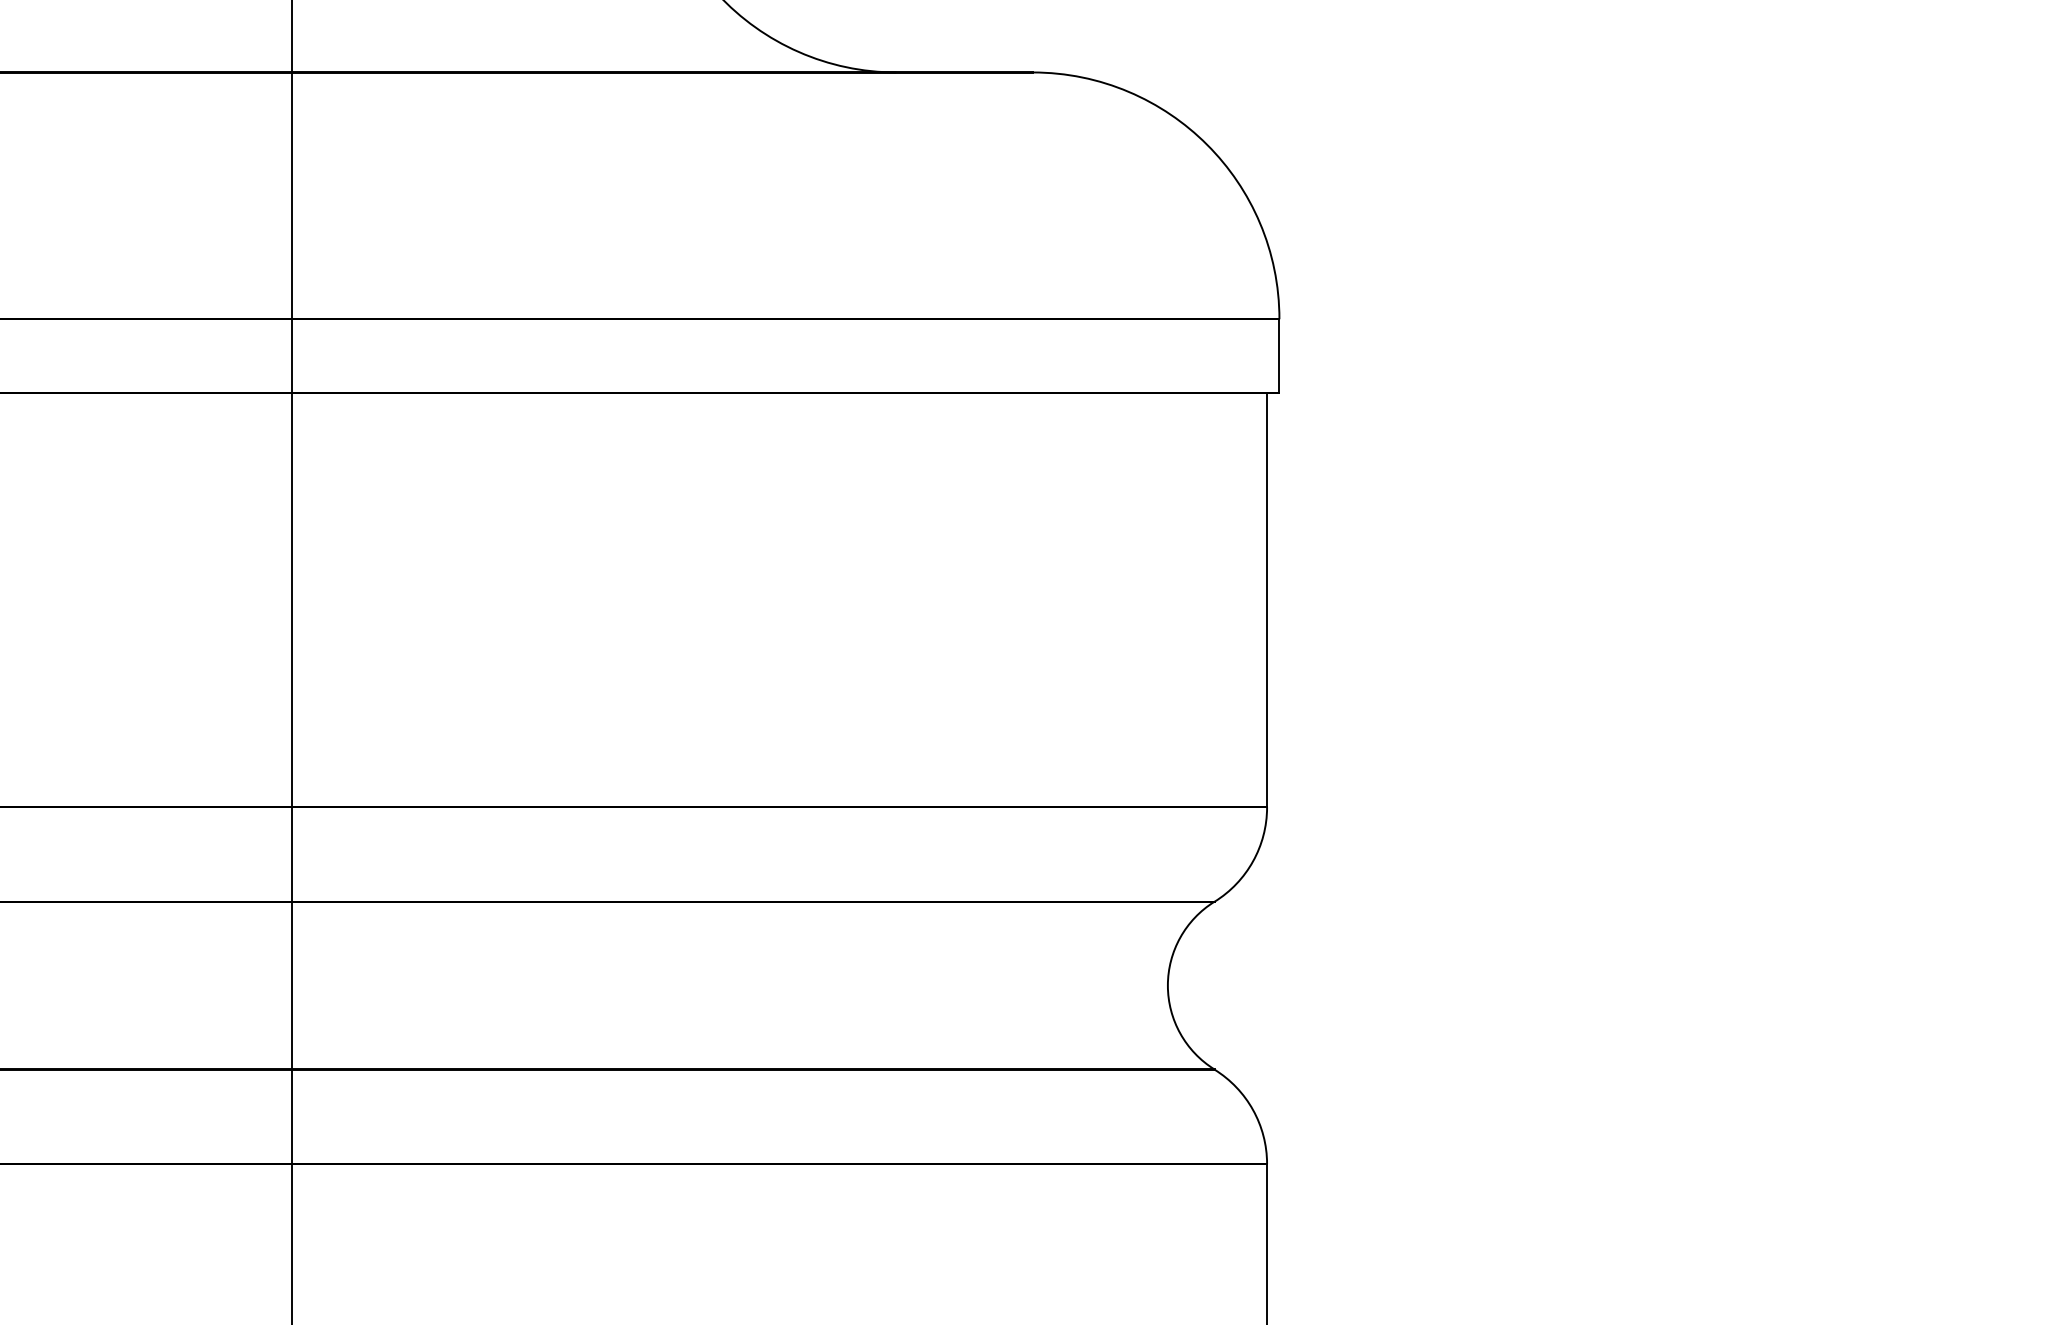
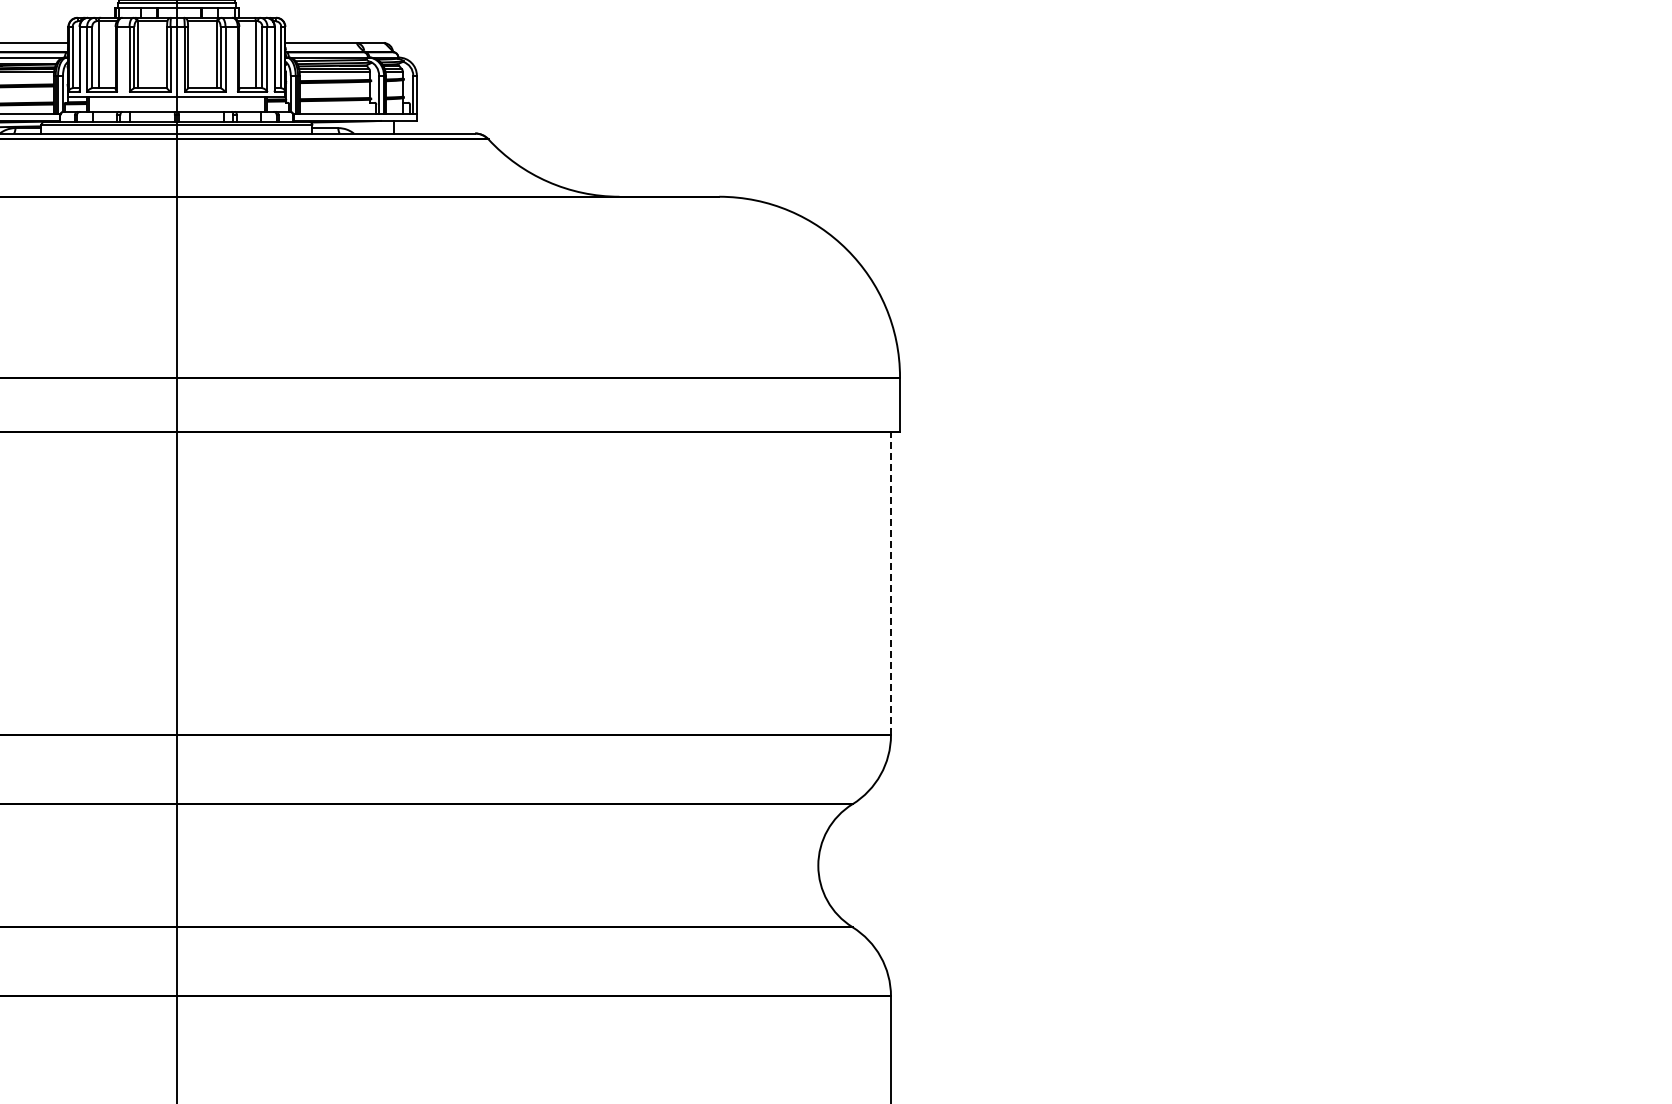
line: (1267, 600) -> (891, 583), solid -> dashed

